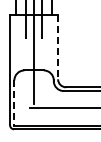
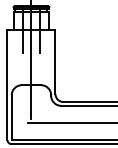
line: (58, 47) -> (55, 62), dashed -> solid
line: (14, 102) -> (11, 117), dashed -> solid

